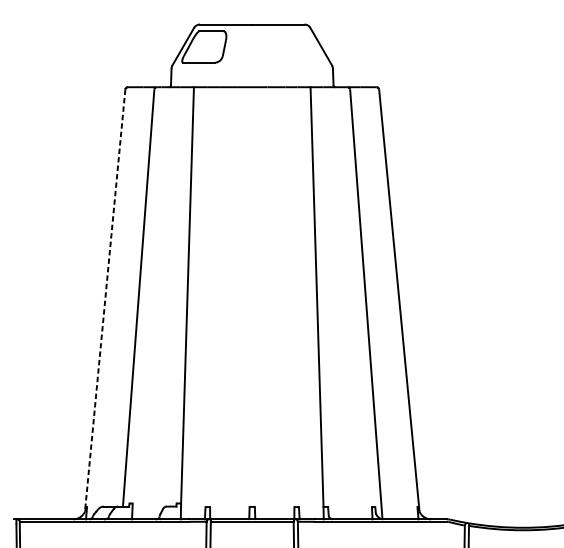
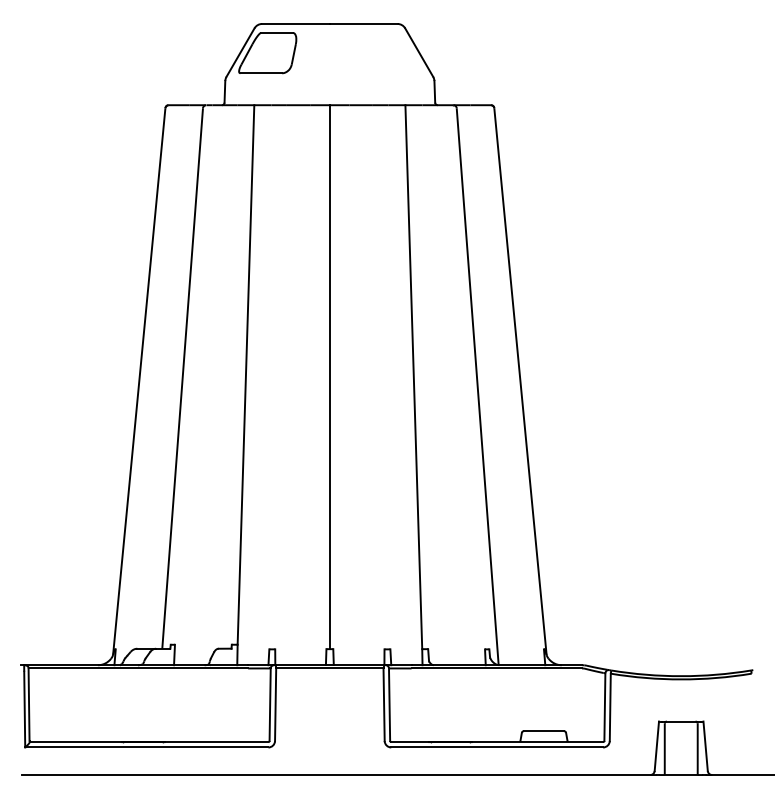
line: (251, 297) -> (329, 377), added
line: (105, 301) -> (139, 382), dashed -> solid

